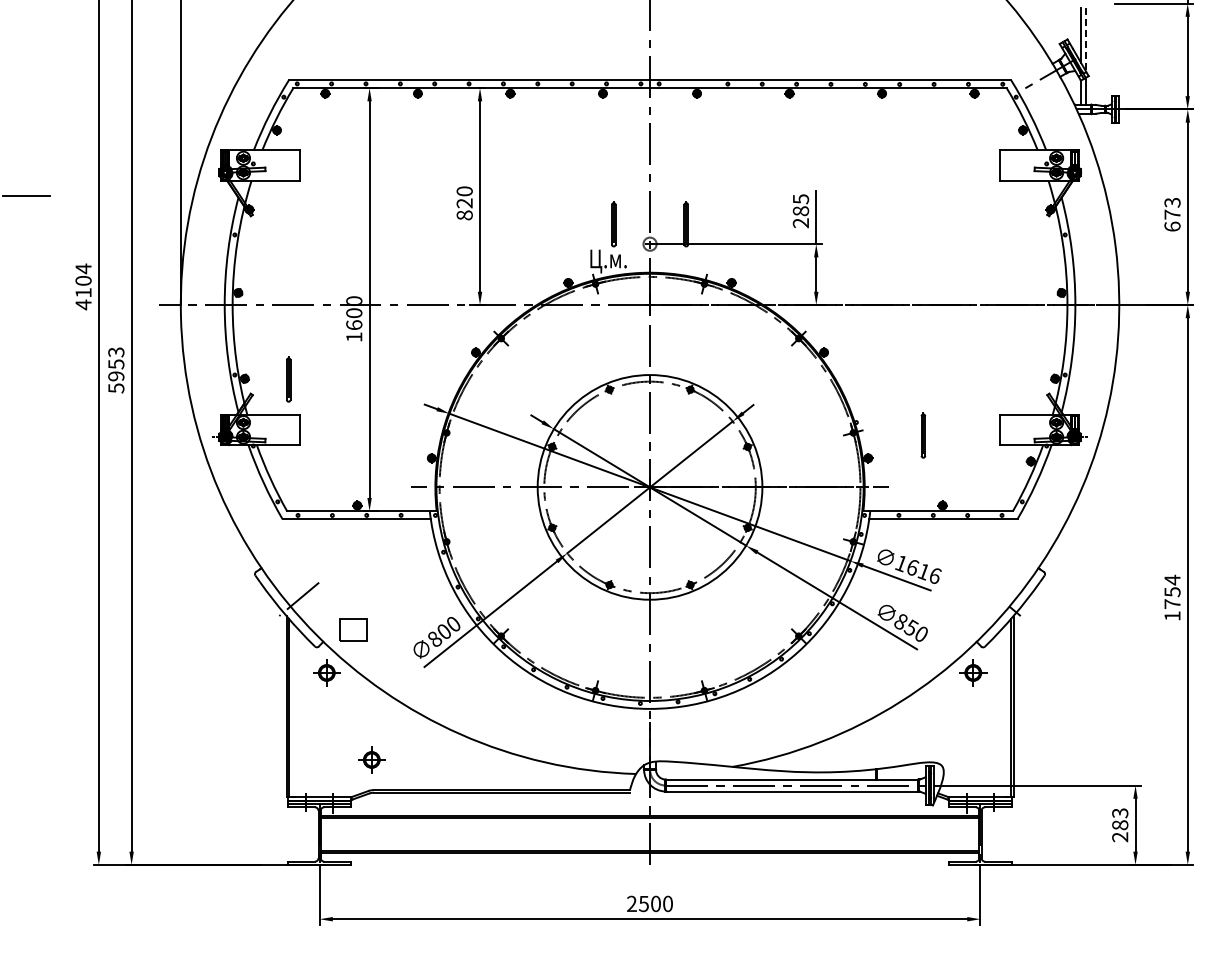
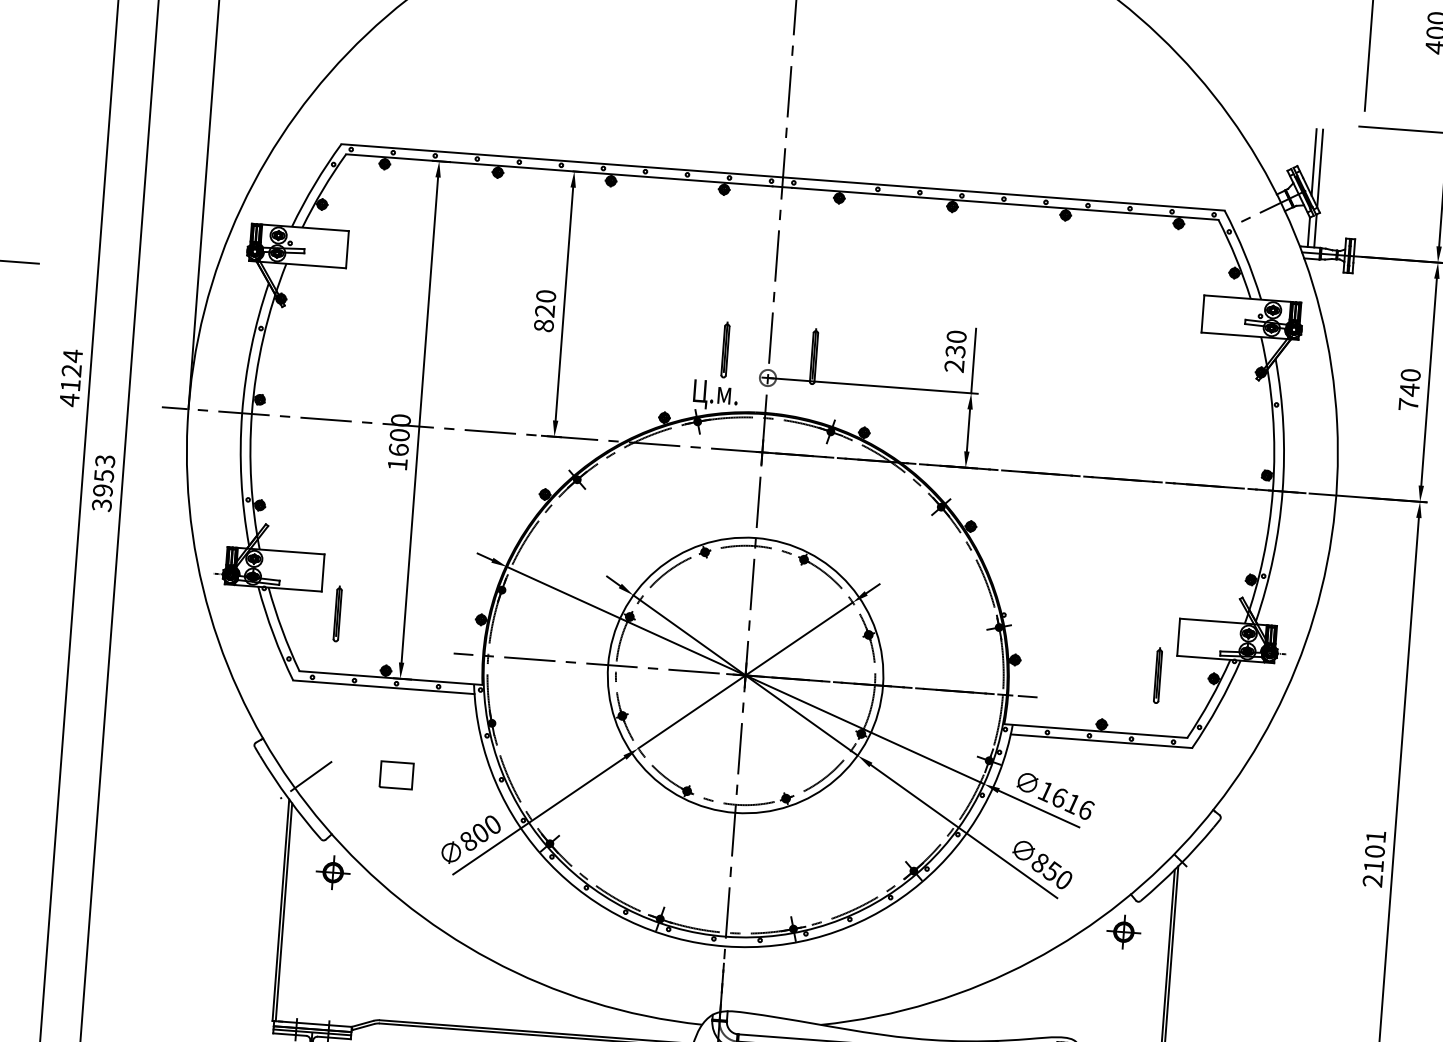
line: (1086, 40) -> (1320, 169), dashed -> solid
text: (800, 205) -> (955, 344), 285 -> 230
text: (1172, 214) -> (1409, 389), 673 -> 740
text: (83, 280) -> (71, 370), 4104 -> 4124
part: (288, 379) -> (337, 614), moved
text: (115, 387) -> (101, 504), 5953 -> 3953
part: (923, 435) -> (1158, 675), moved
text: (1172, 597) -> (1374, 858), 1754 -> 2101
part: (353, 629) -> (396, 774), moved
part: (371, 759) -> (379, 982), removed

